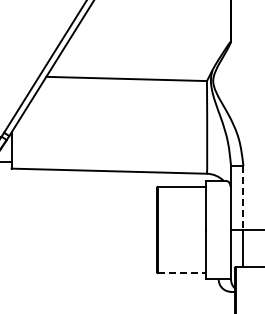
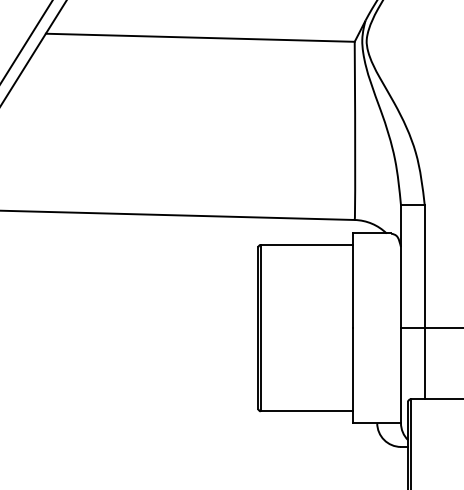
line: (243, 198) -> (424, 267), dashed -> solid
line: (182, 273) -> (307, 411), dashed -> solid

